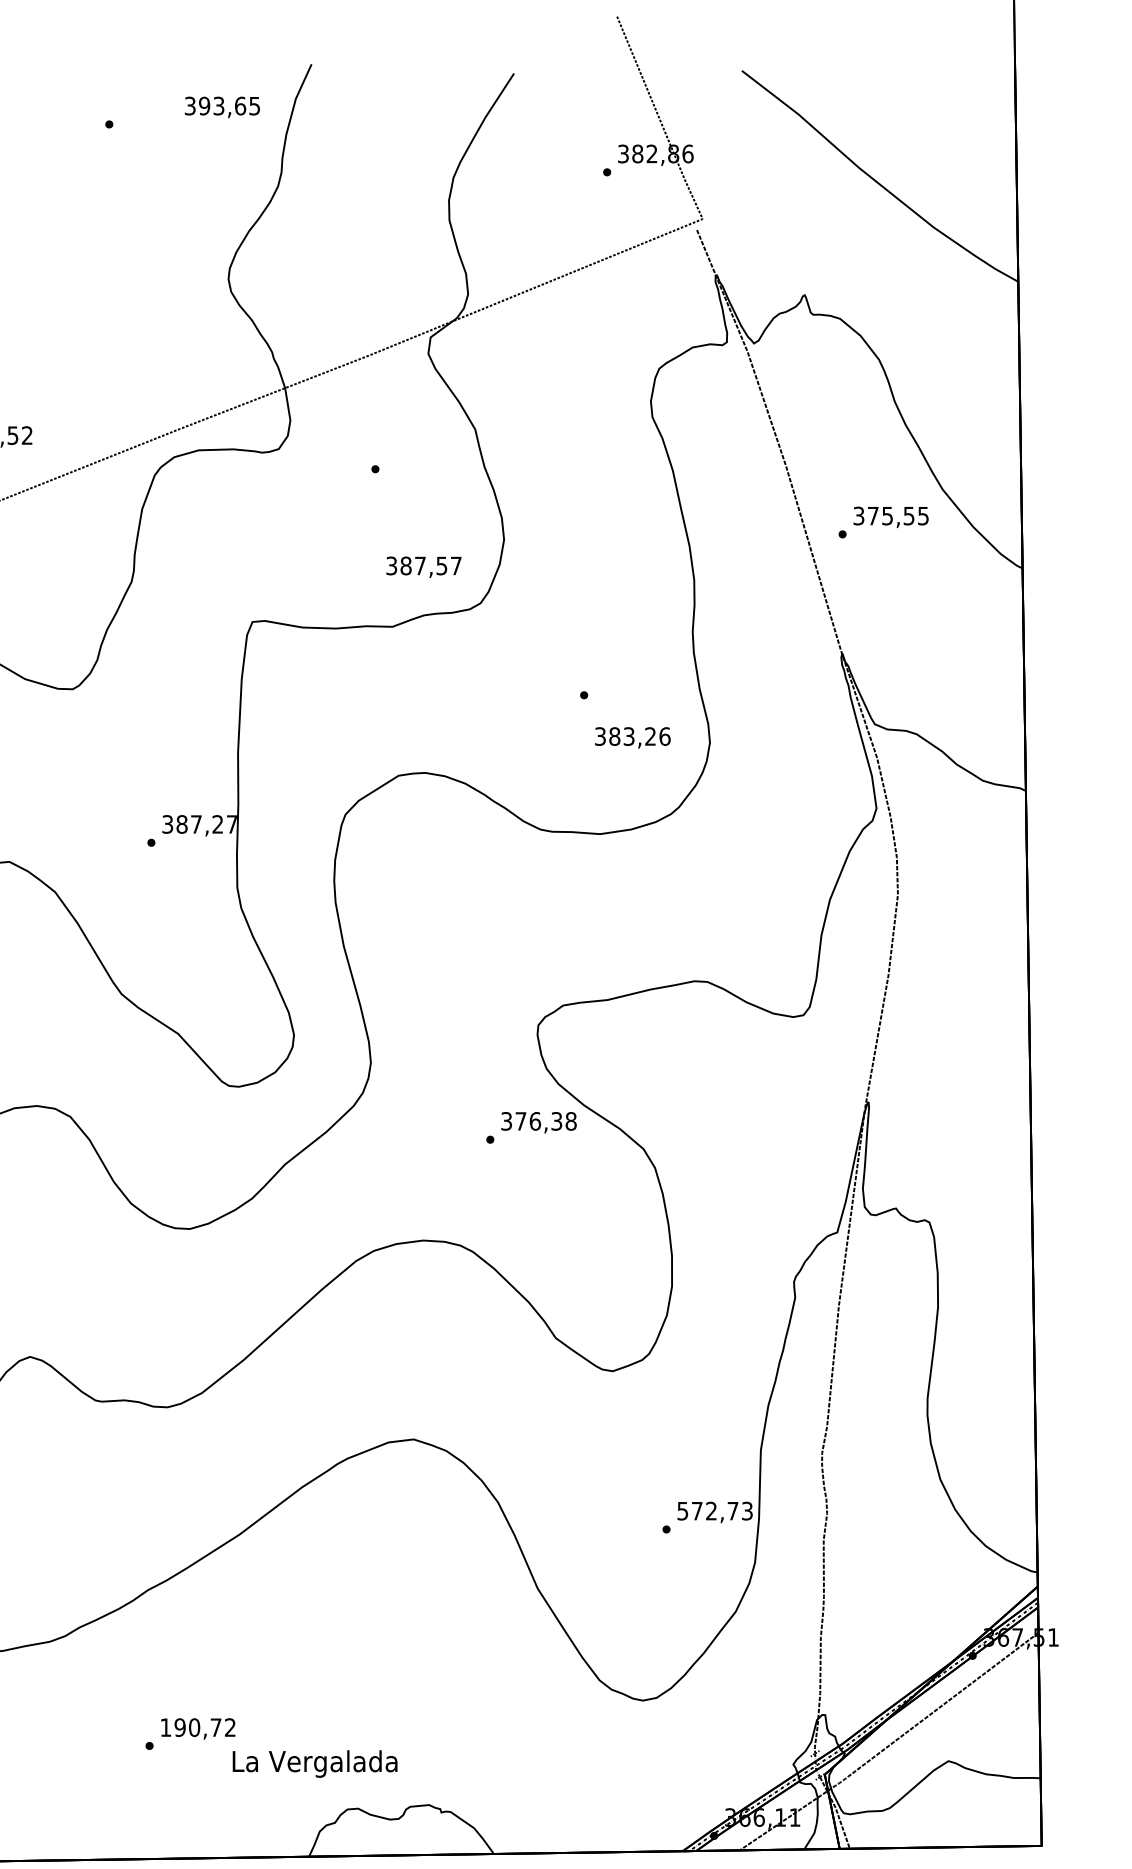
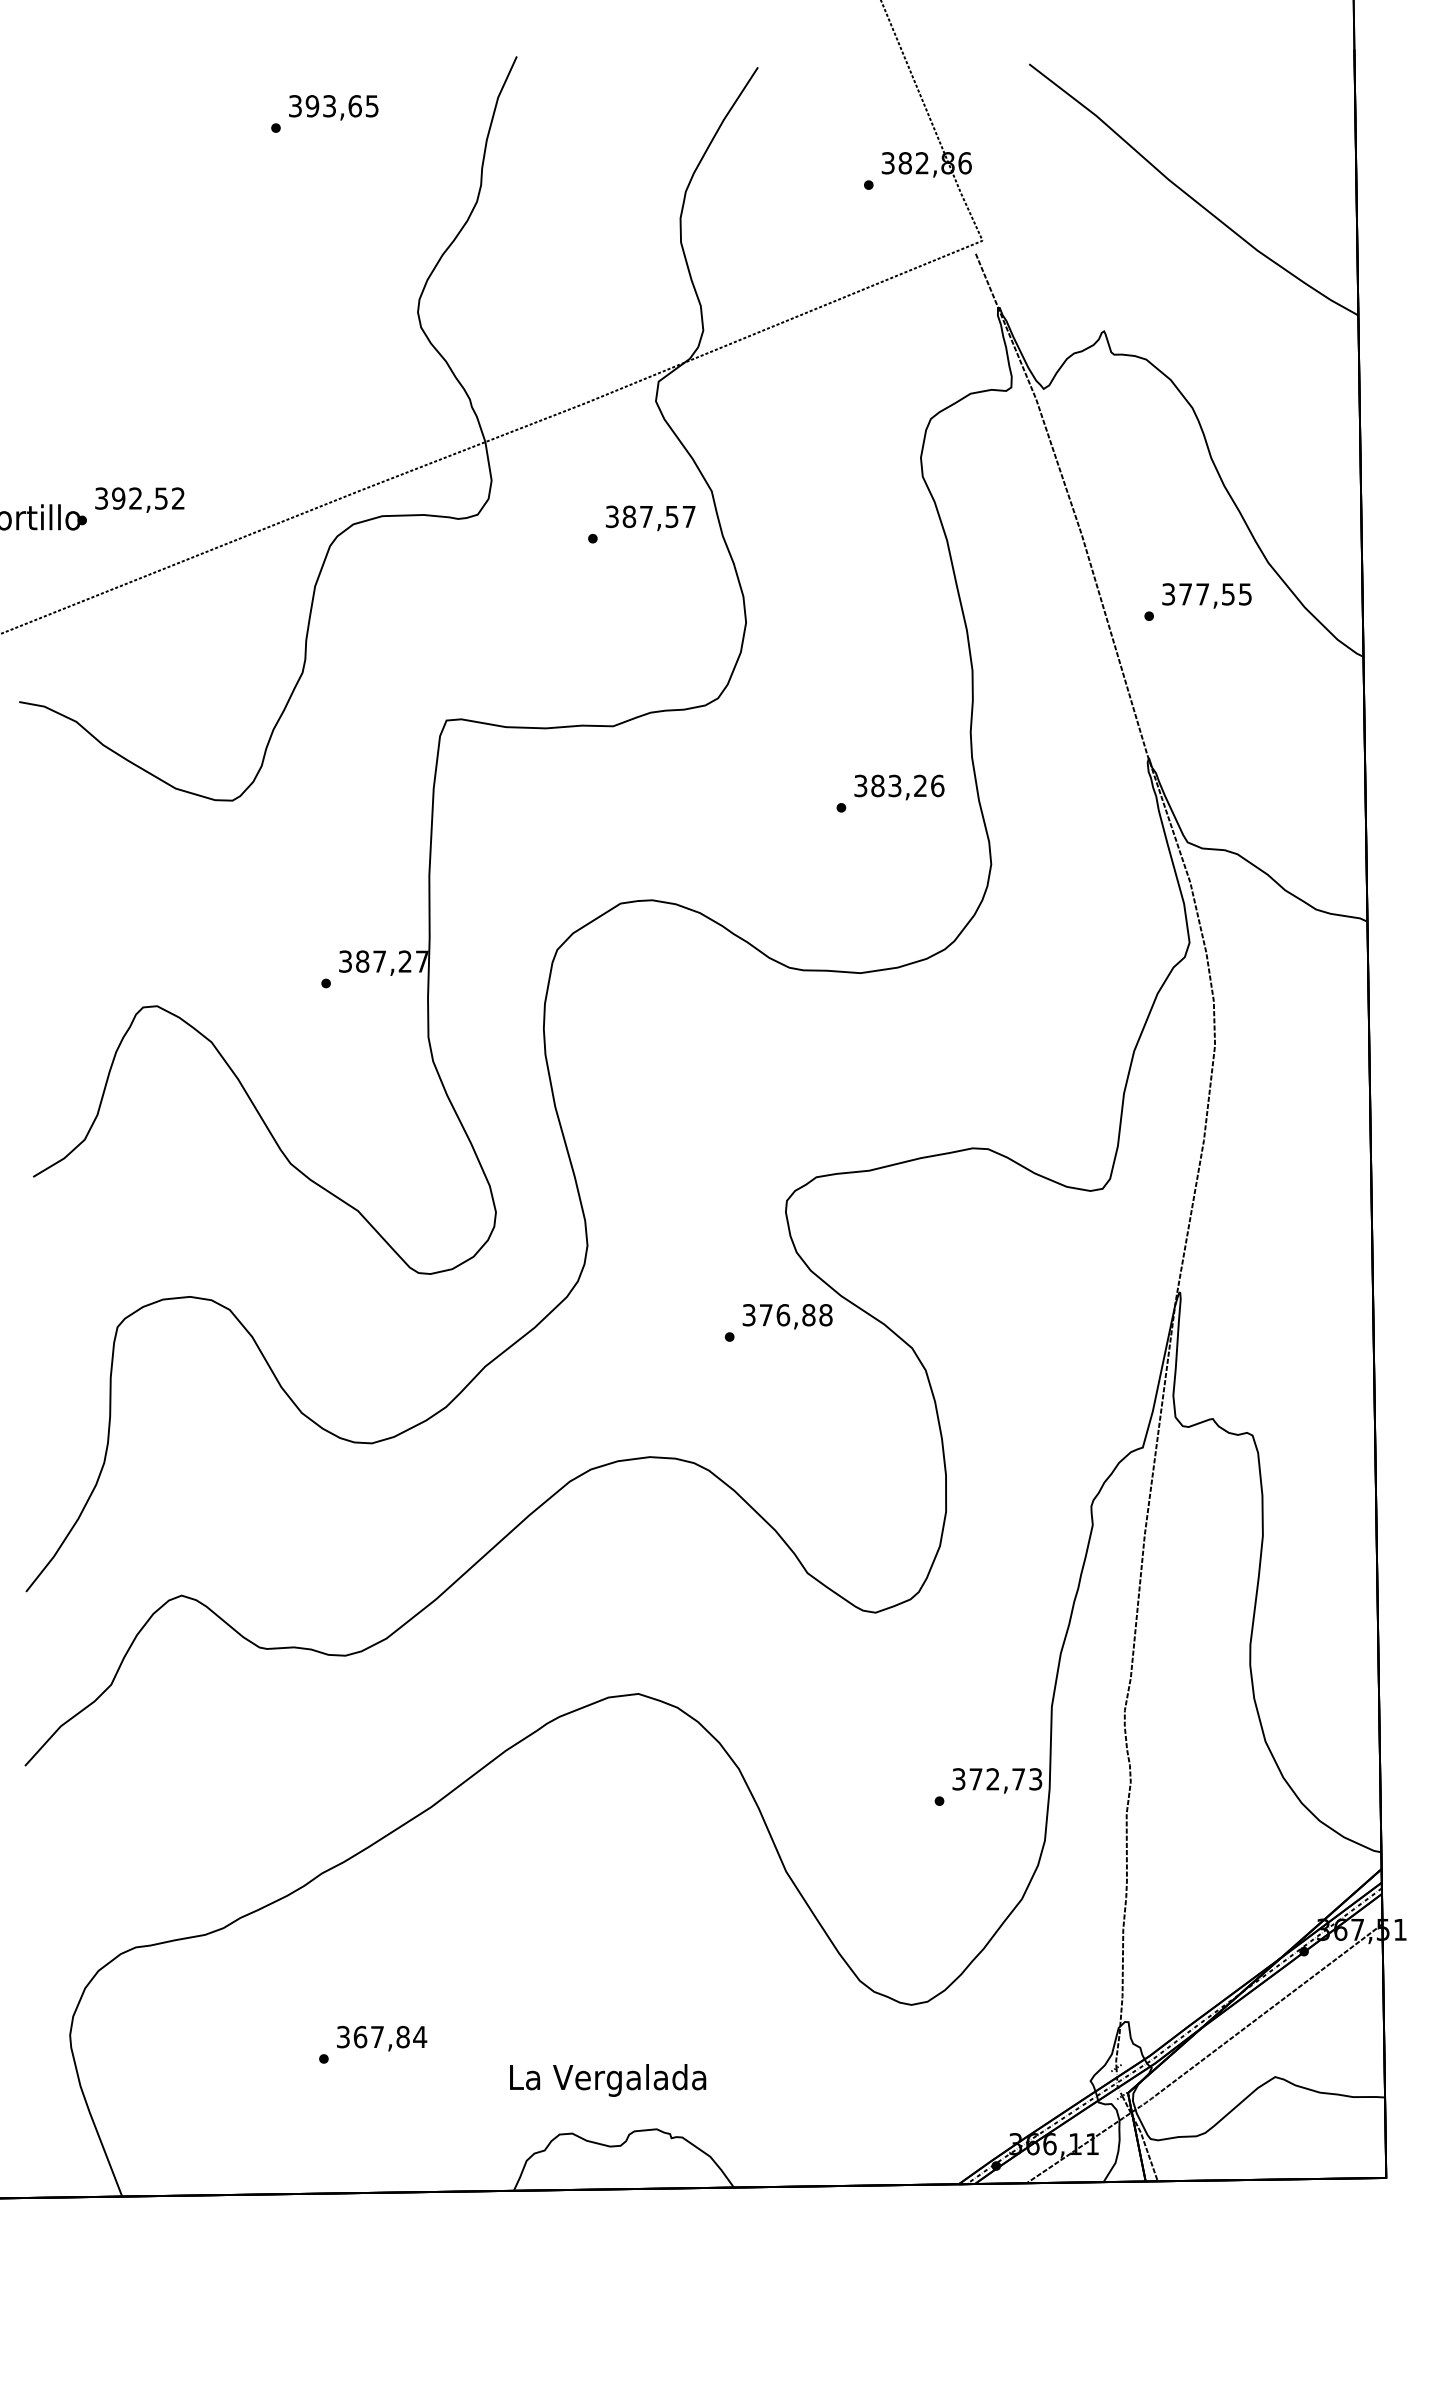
text: (222, 107) -> (333, 107), moved
text: (887, 516) -> (1202, 594), 375,55 -> 377,55
text: (423, 567) -> (650, 518), moved
text: (632, 737) -> (899, 787), moved
text: (556, 1121) -> (808, 1315), 376,38 -> 376,88
text: (683, 1510) -> (959, 1778), 572,73 -> 372,73
text: (198, 1727) -> (382, 2036), 190,72 -> 367,84
text: (315, 1764) -> (608, 2080), moved

